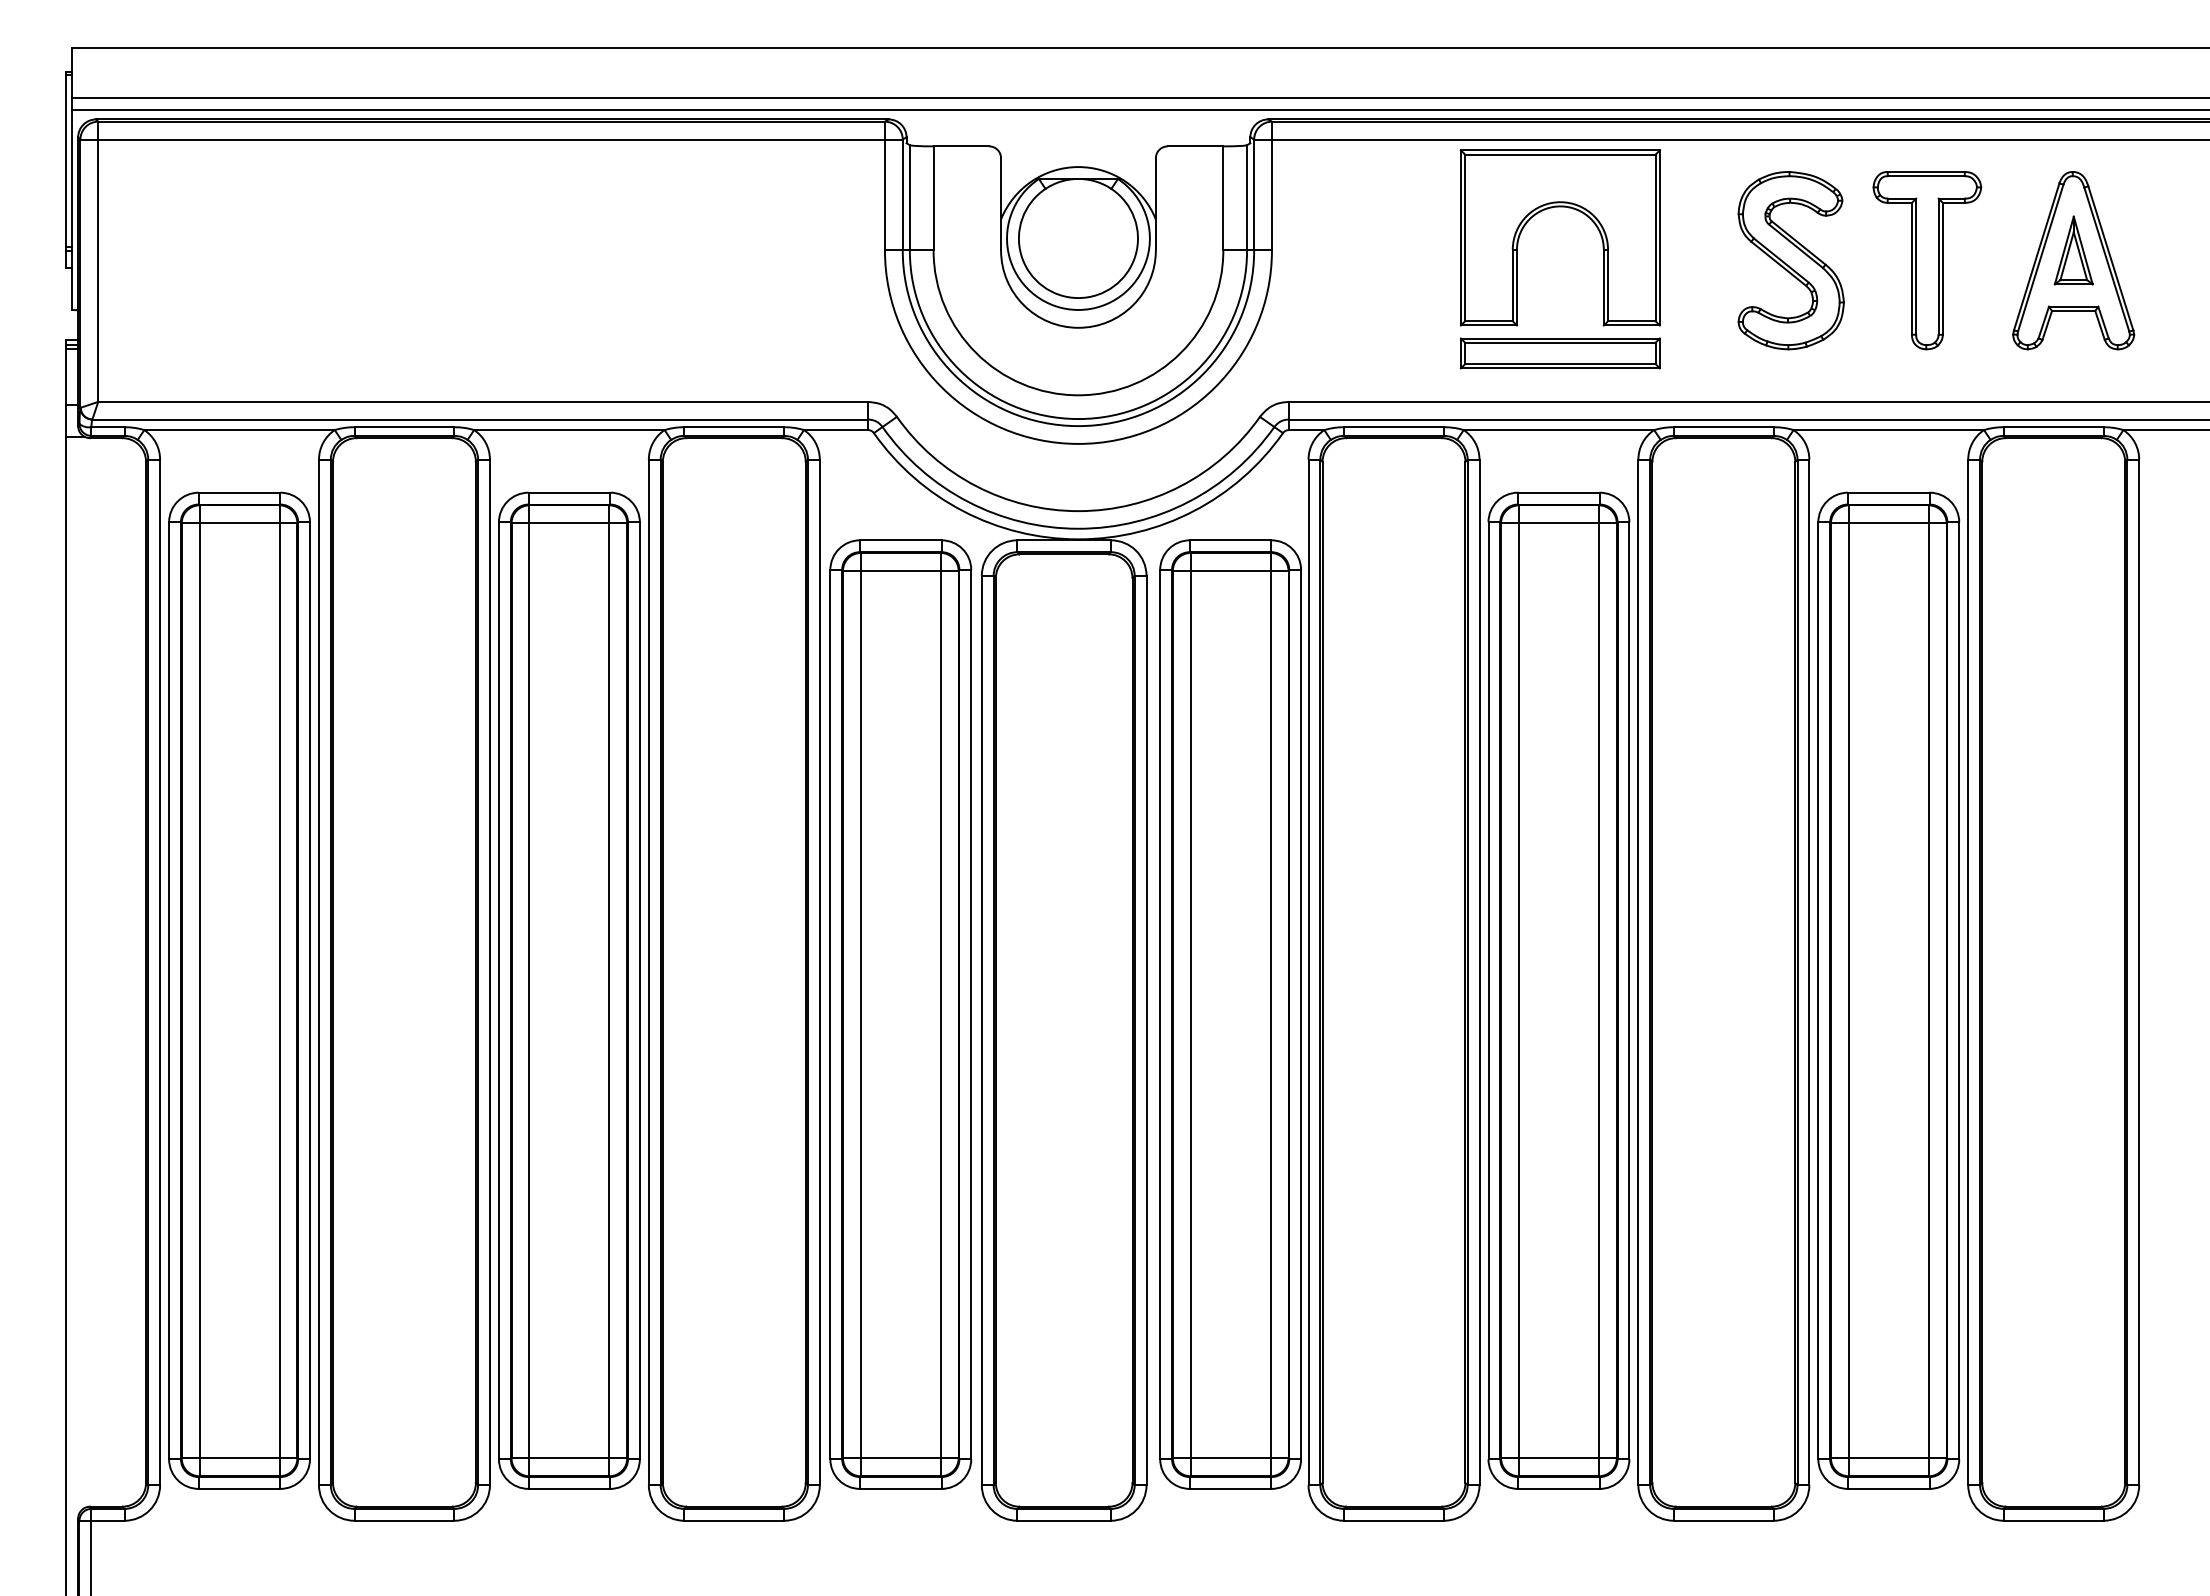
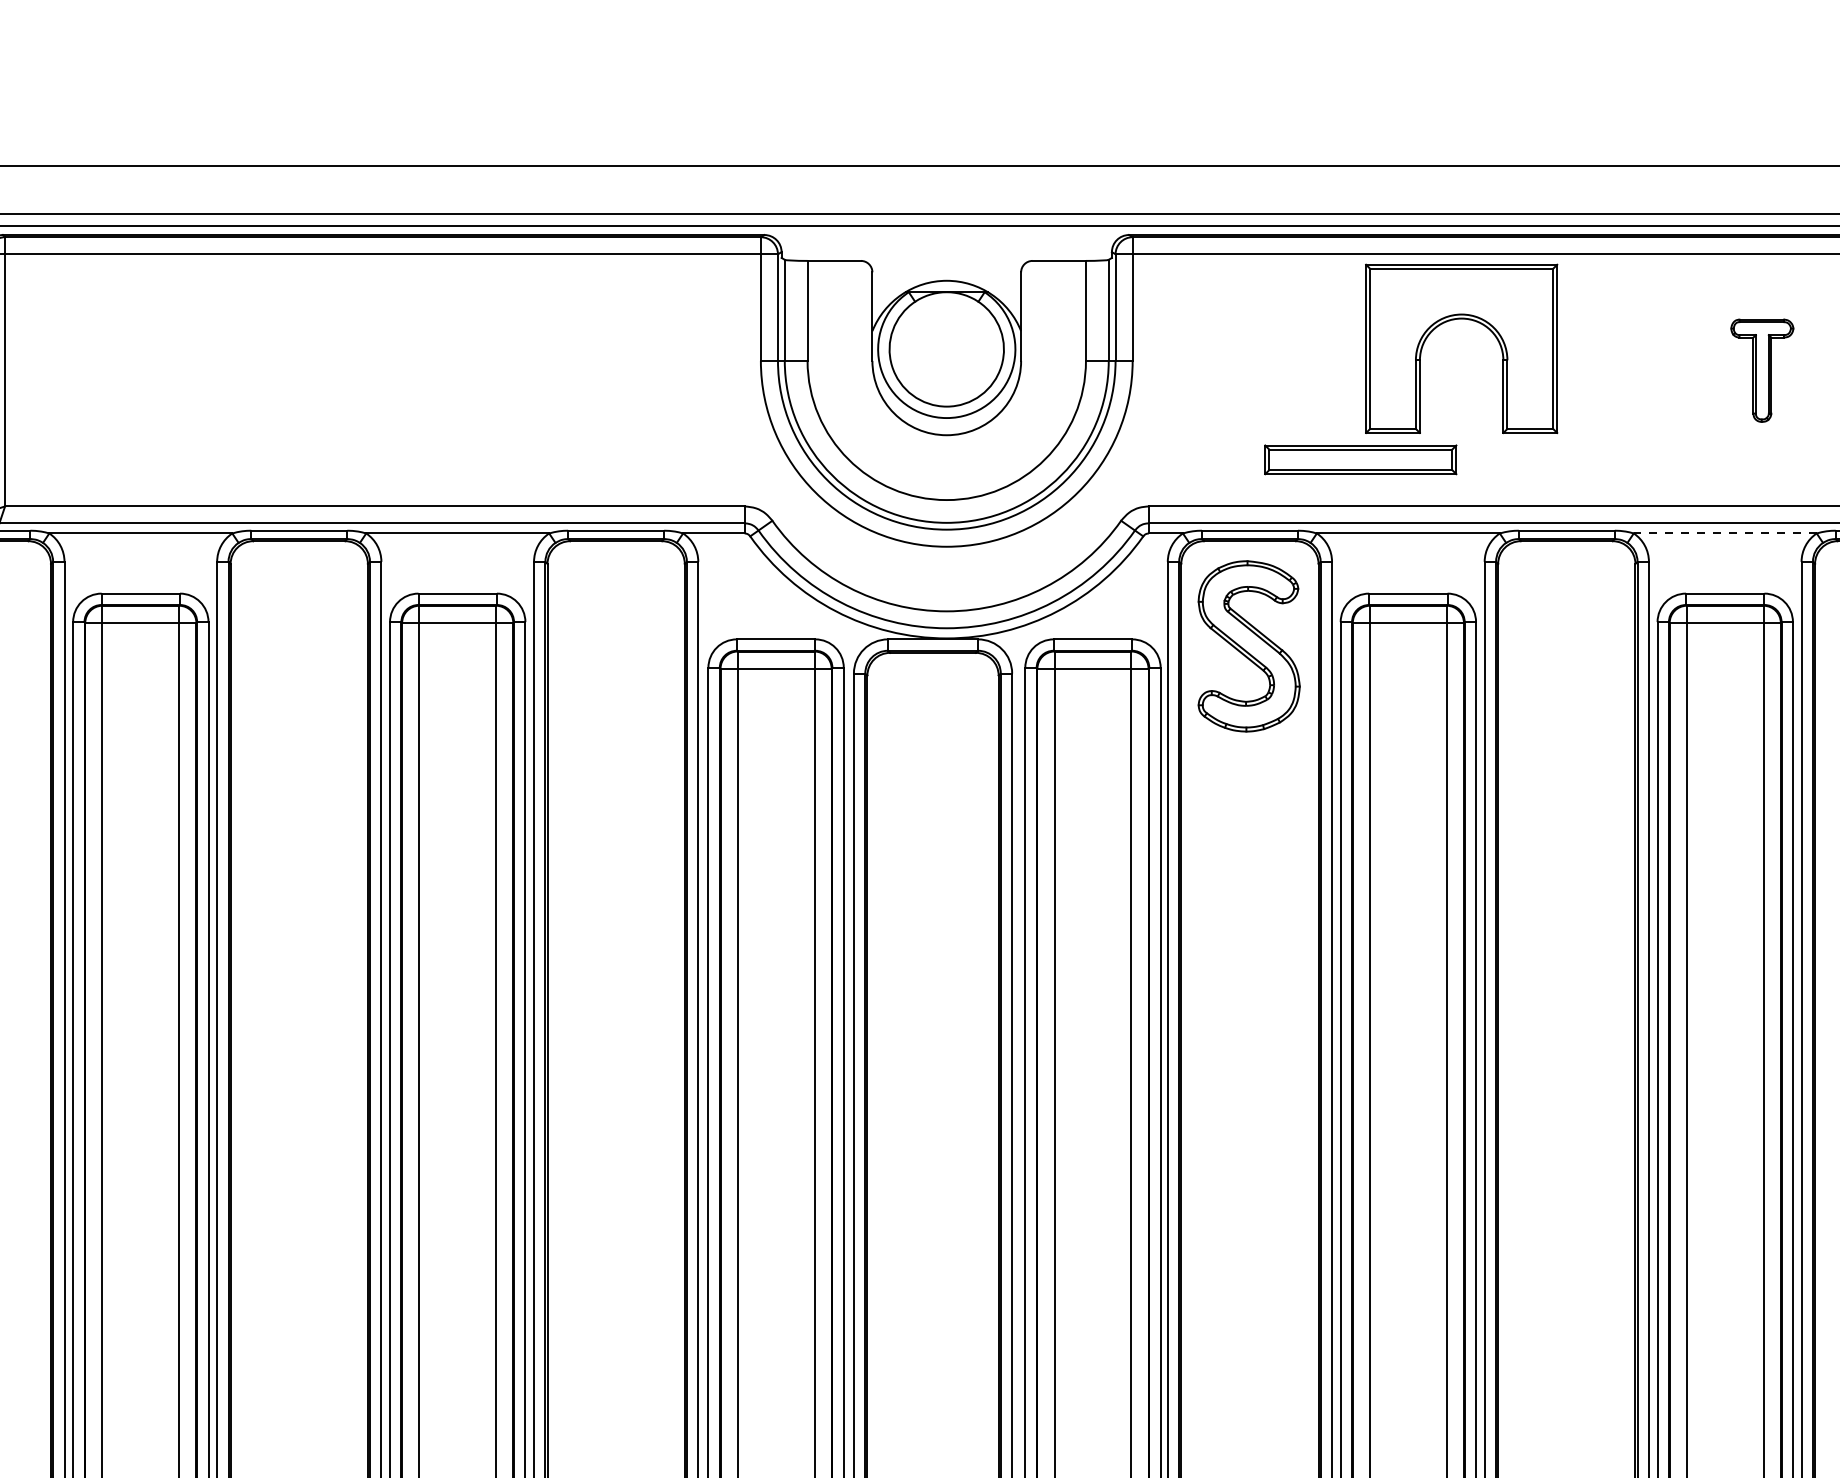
part: (1552, 208) -> (1454, 320), moved
part: (1790, 260) -> (1248, 646), moved
part: (1927, 260) -> (1762, 370), size x0.6
part: (1559, 353) -> (1359, 459), moved
line: (1888, 430) -> (1724, 533), solid -> dashed

